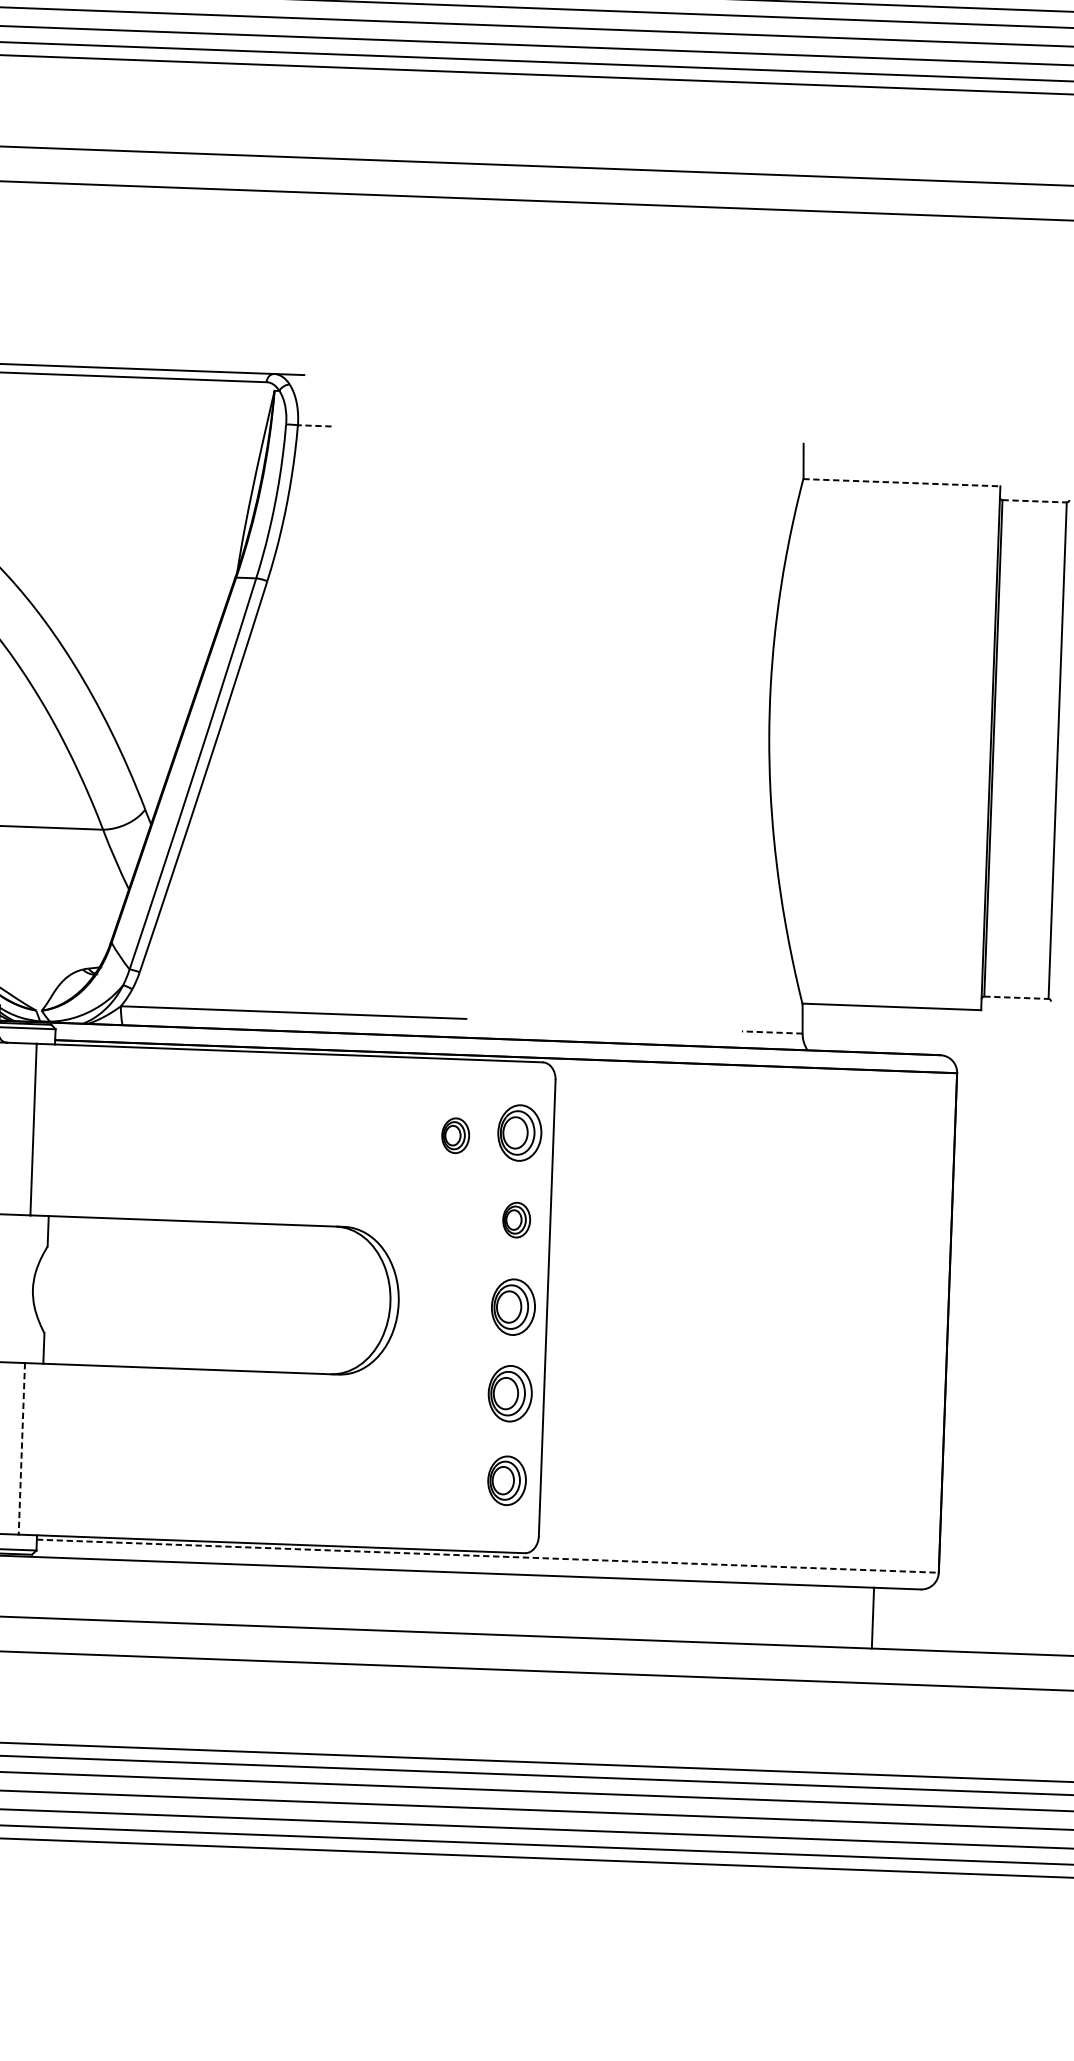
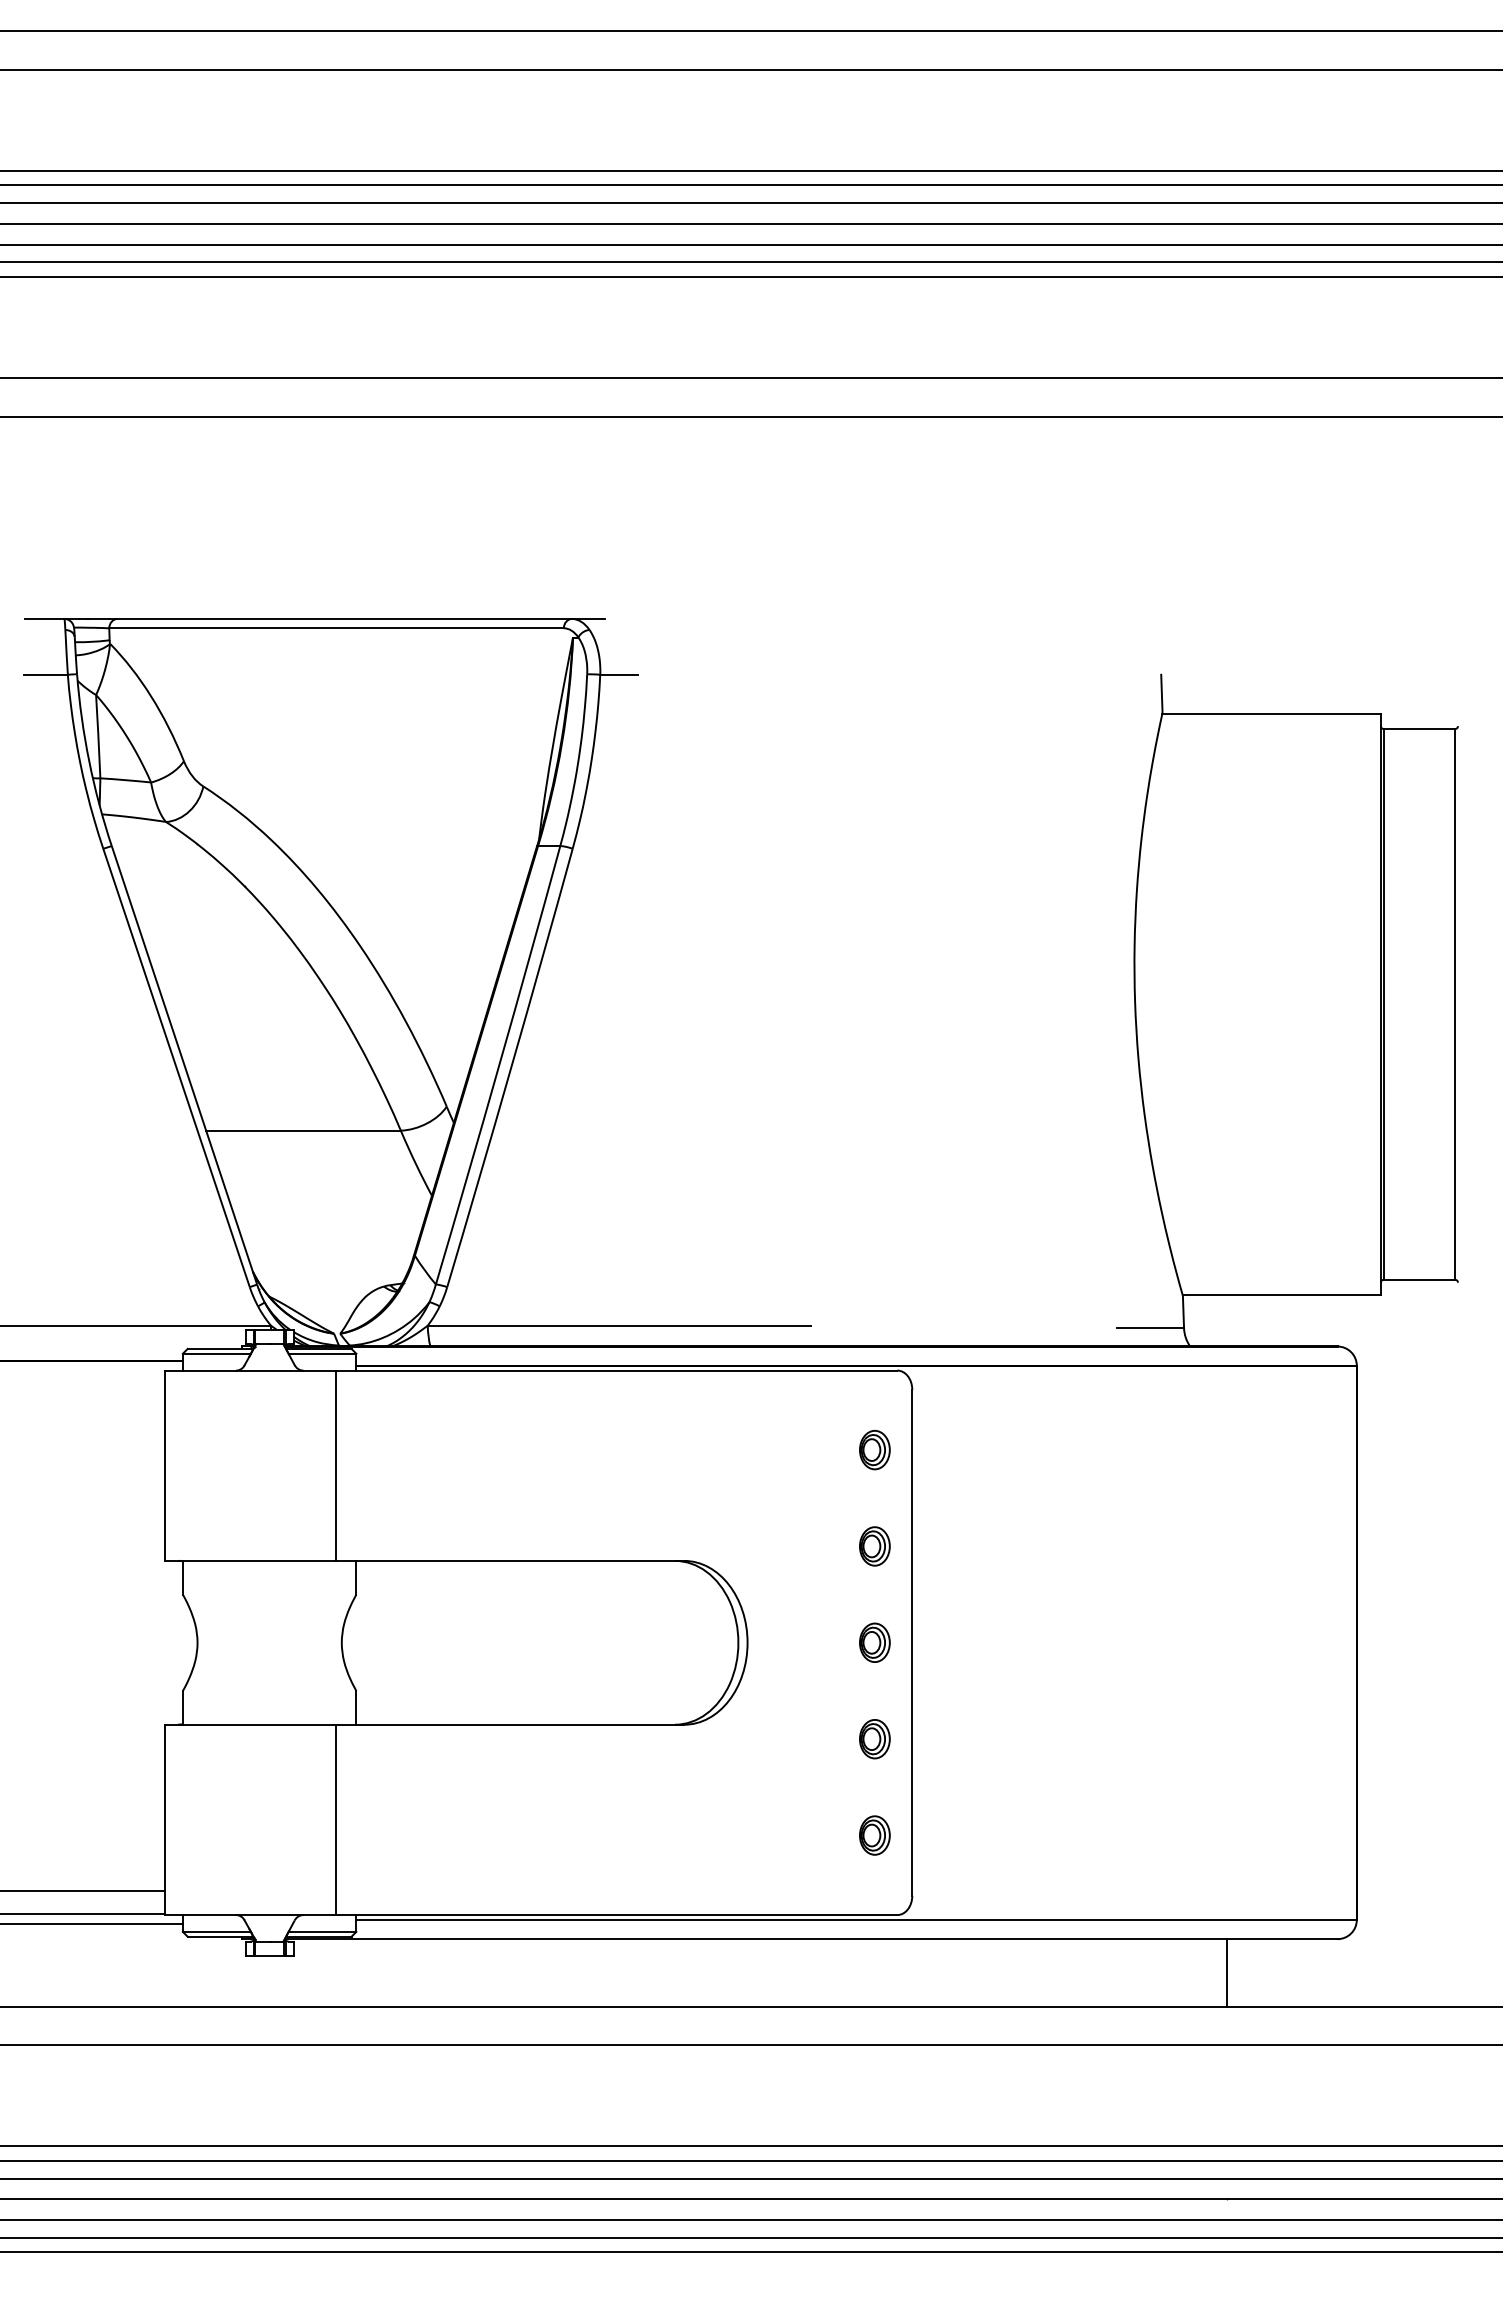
line: (314, 425) -> (618, 674), dashed -> solid
line: (902, 482) -> (1272, 713), dashed -> solid
line: (1034, 501) -> (1419, 729), dashed -> solid
line: (1016, 997) -> (1419, 1279), dashed -> solid
line: (772, 1032) -> (1150, 1328), dashed -> solid
part: (519, 1133) -> (874, 1450), size x0.62
part: (455, 1135) -> (803, 1455), removed
part: (513, 1306) -> (874, 1642), size x0.62
part: (509, 1394) -> (874, 1739), size x0.62
line: (22, 1449) -> (336, 1820), dashed -> solid
part: (506, 1480) -> (874, 1835), size x0.71
line: (488, 1555) -> (857, 1919), dashed -> solid
line: (872, 1617) -> (1226, 1972), moved

